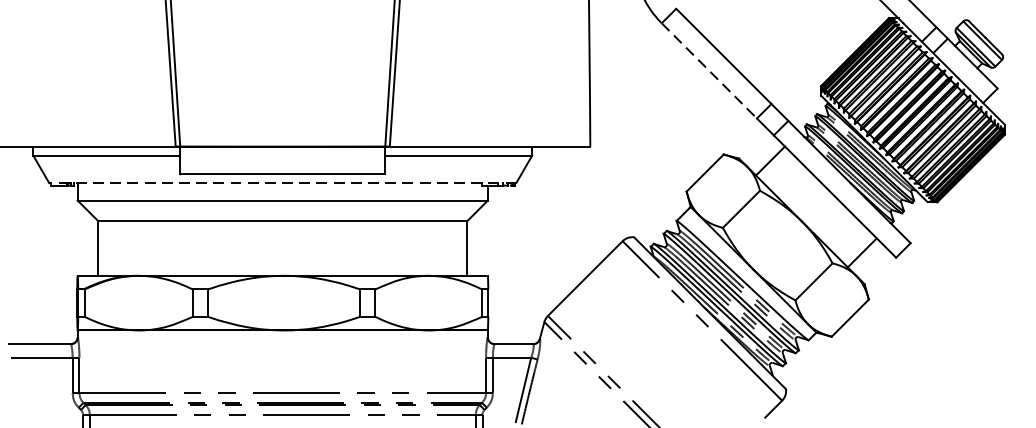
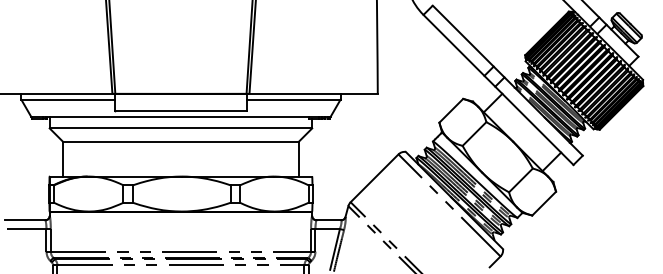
line: (710, 71) -> (454, 45), dashed -> solid
line: (282, 183) -> (180, 117), dashed -> solid

